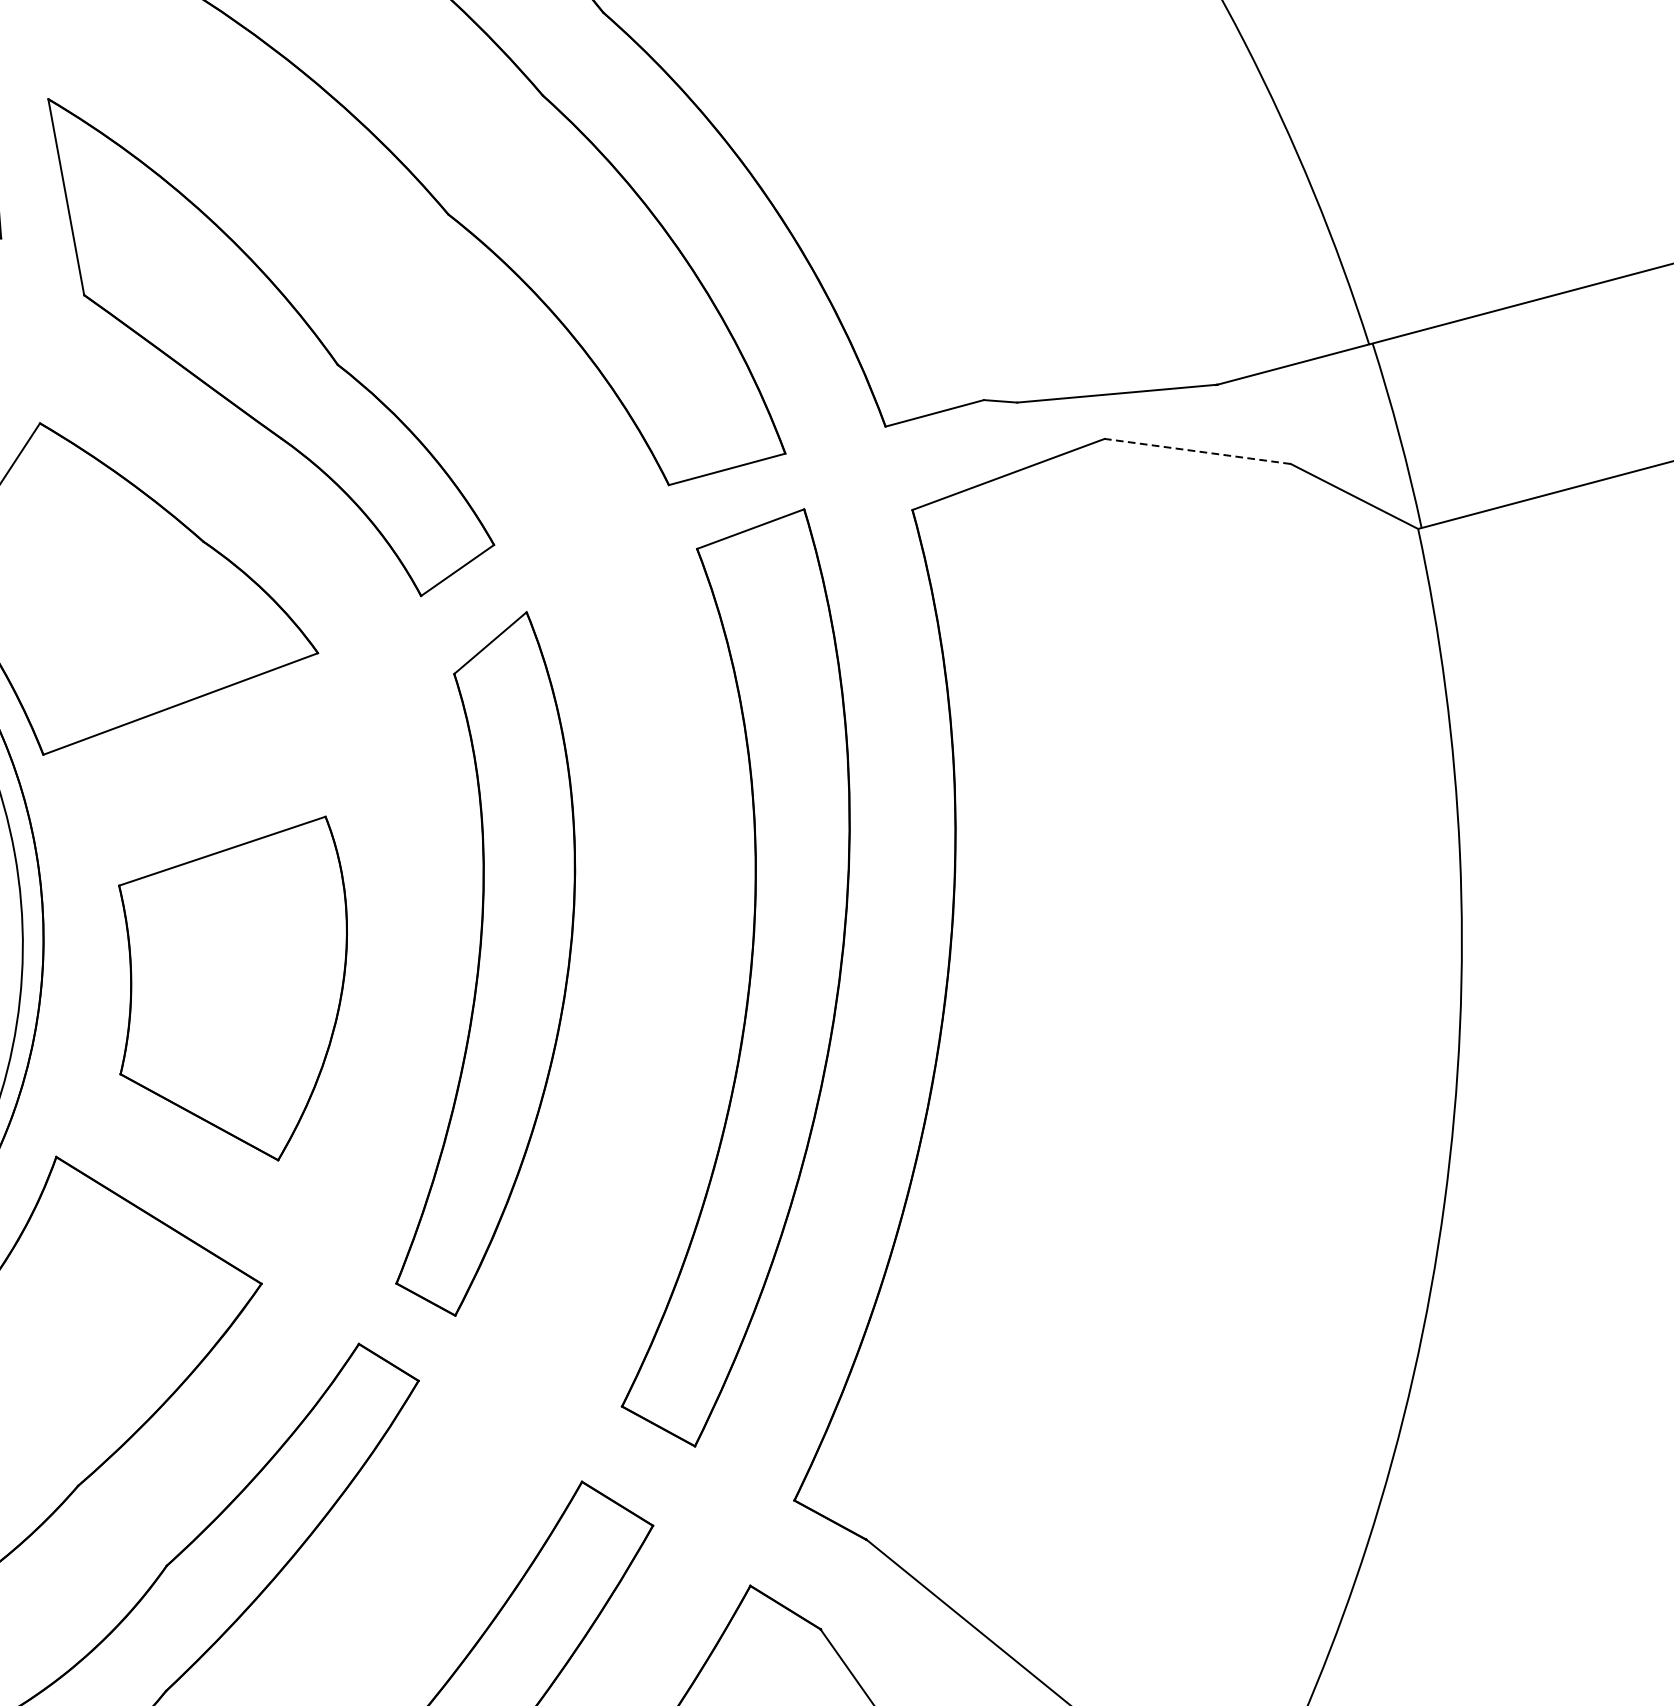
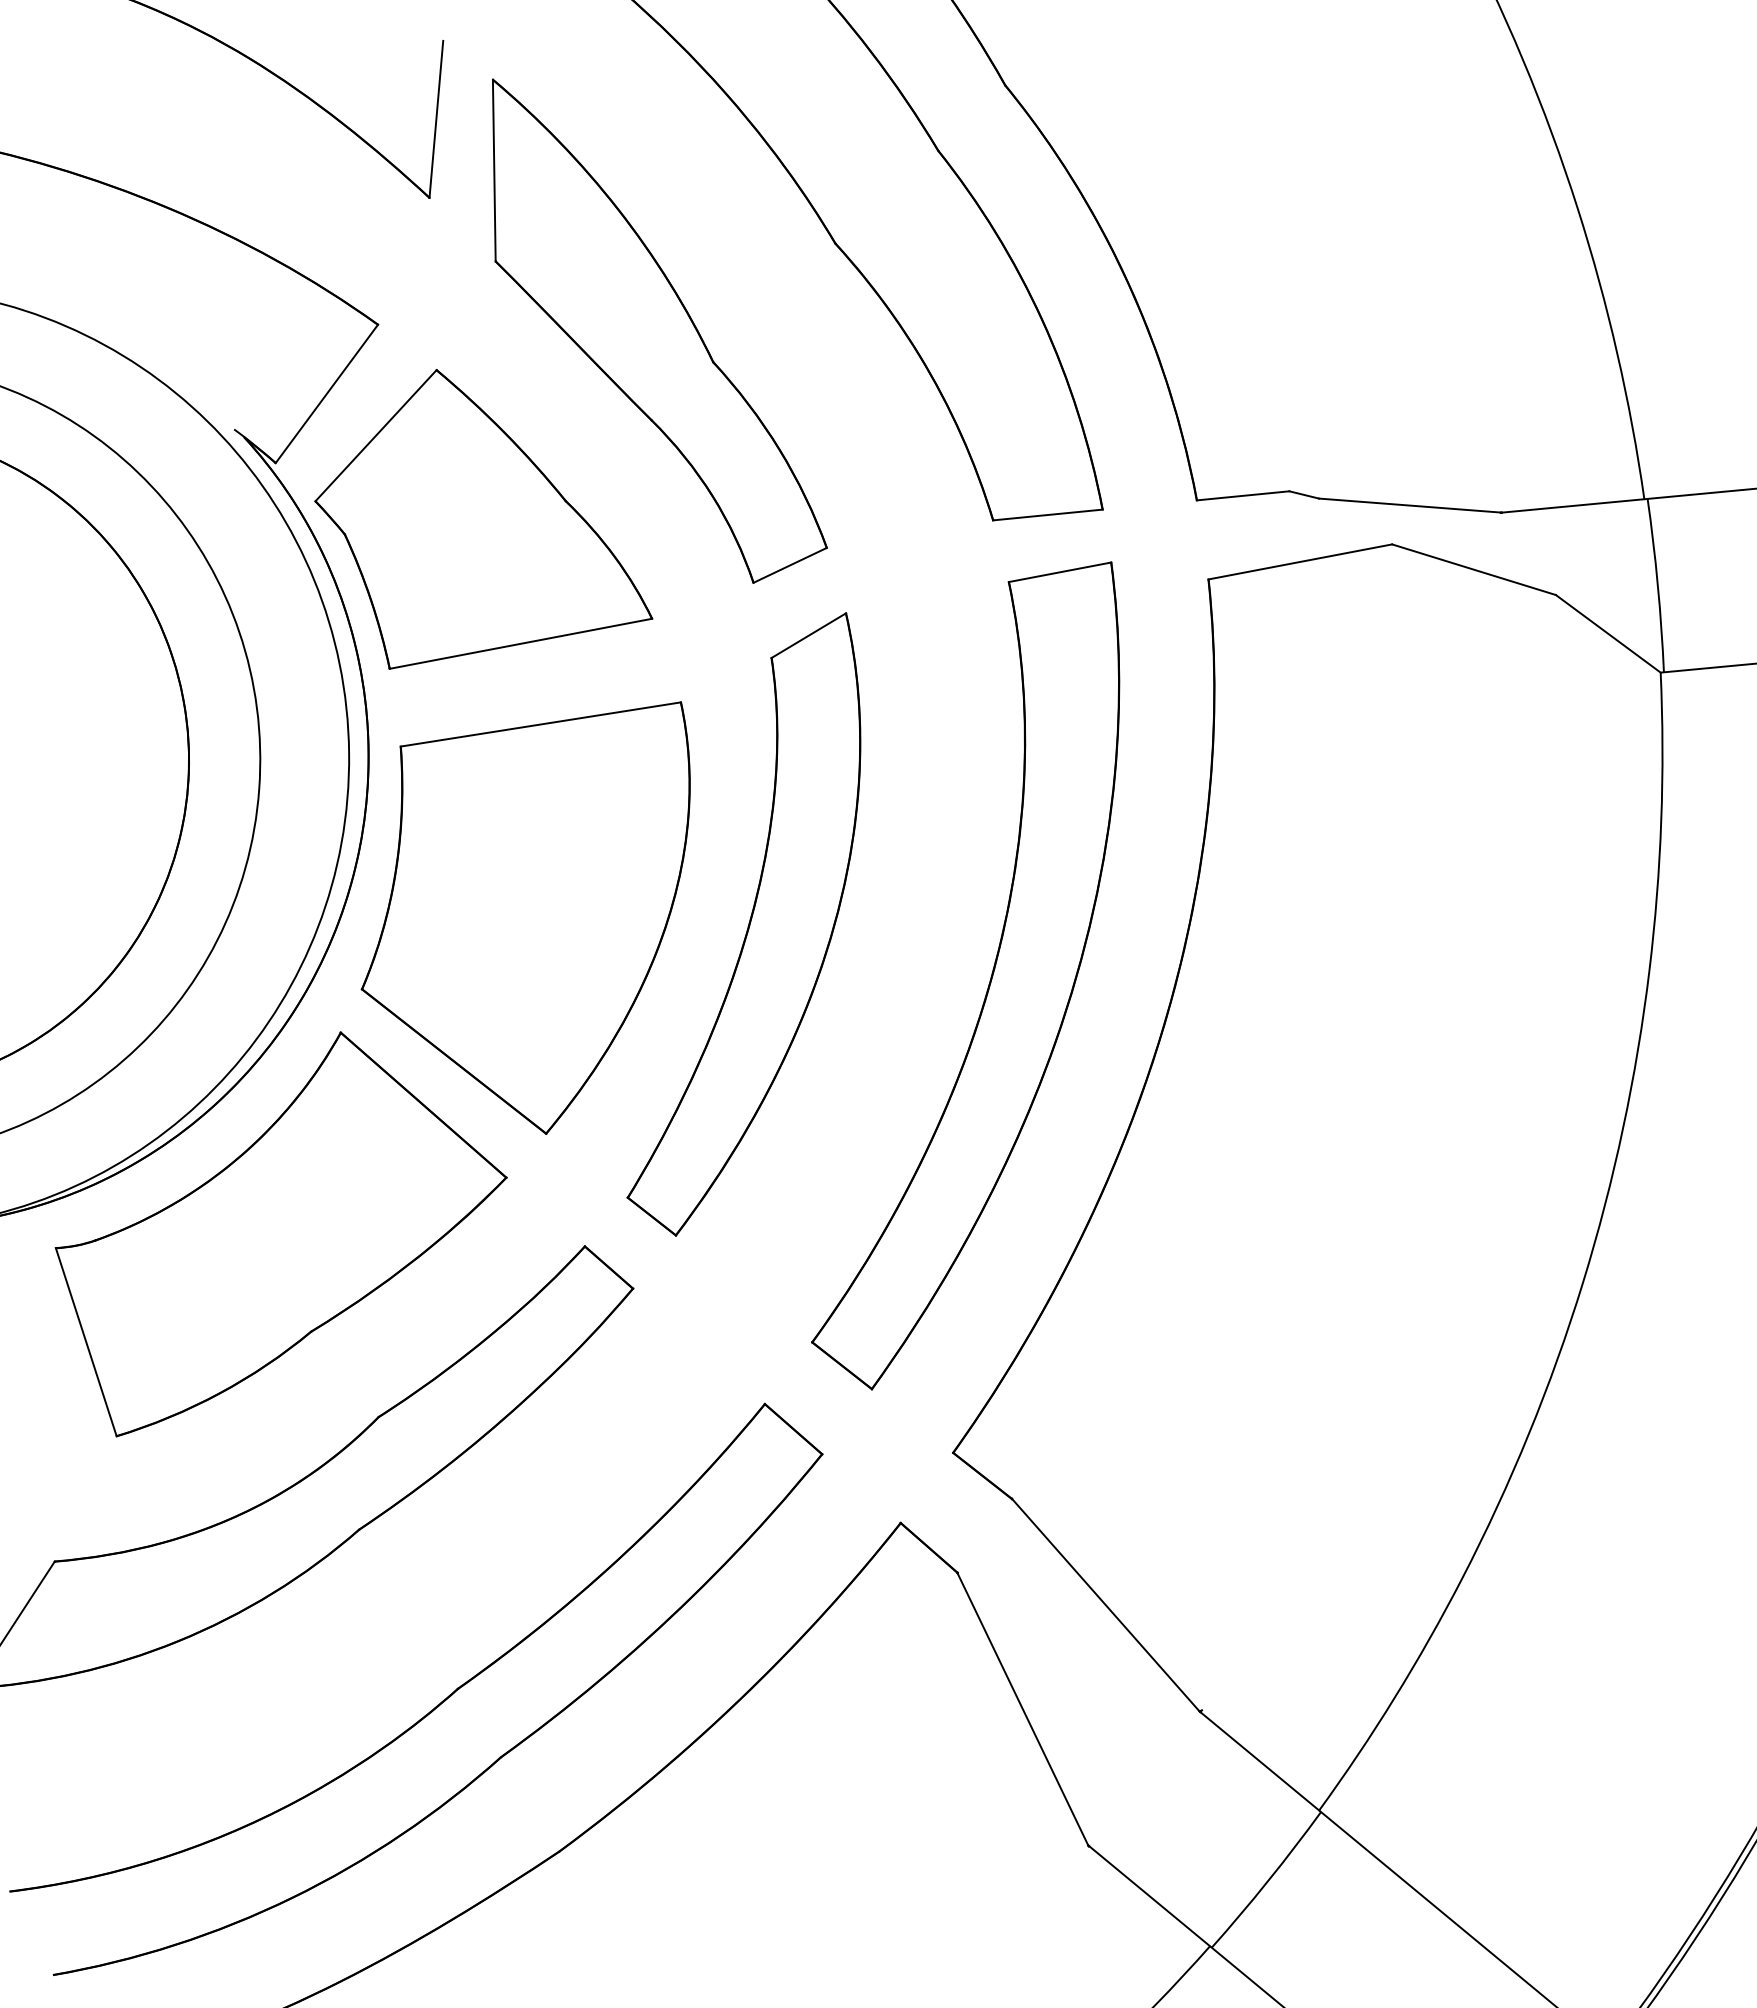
line: (1198, 451) -> (1474, 569), dashed -> solid
part: (235, 999) -> (525, 917), size x1.43

